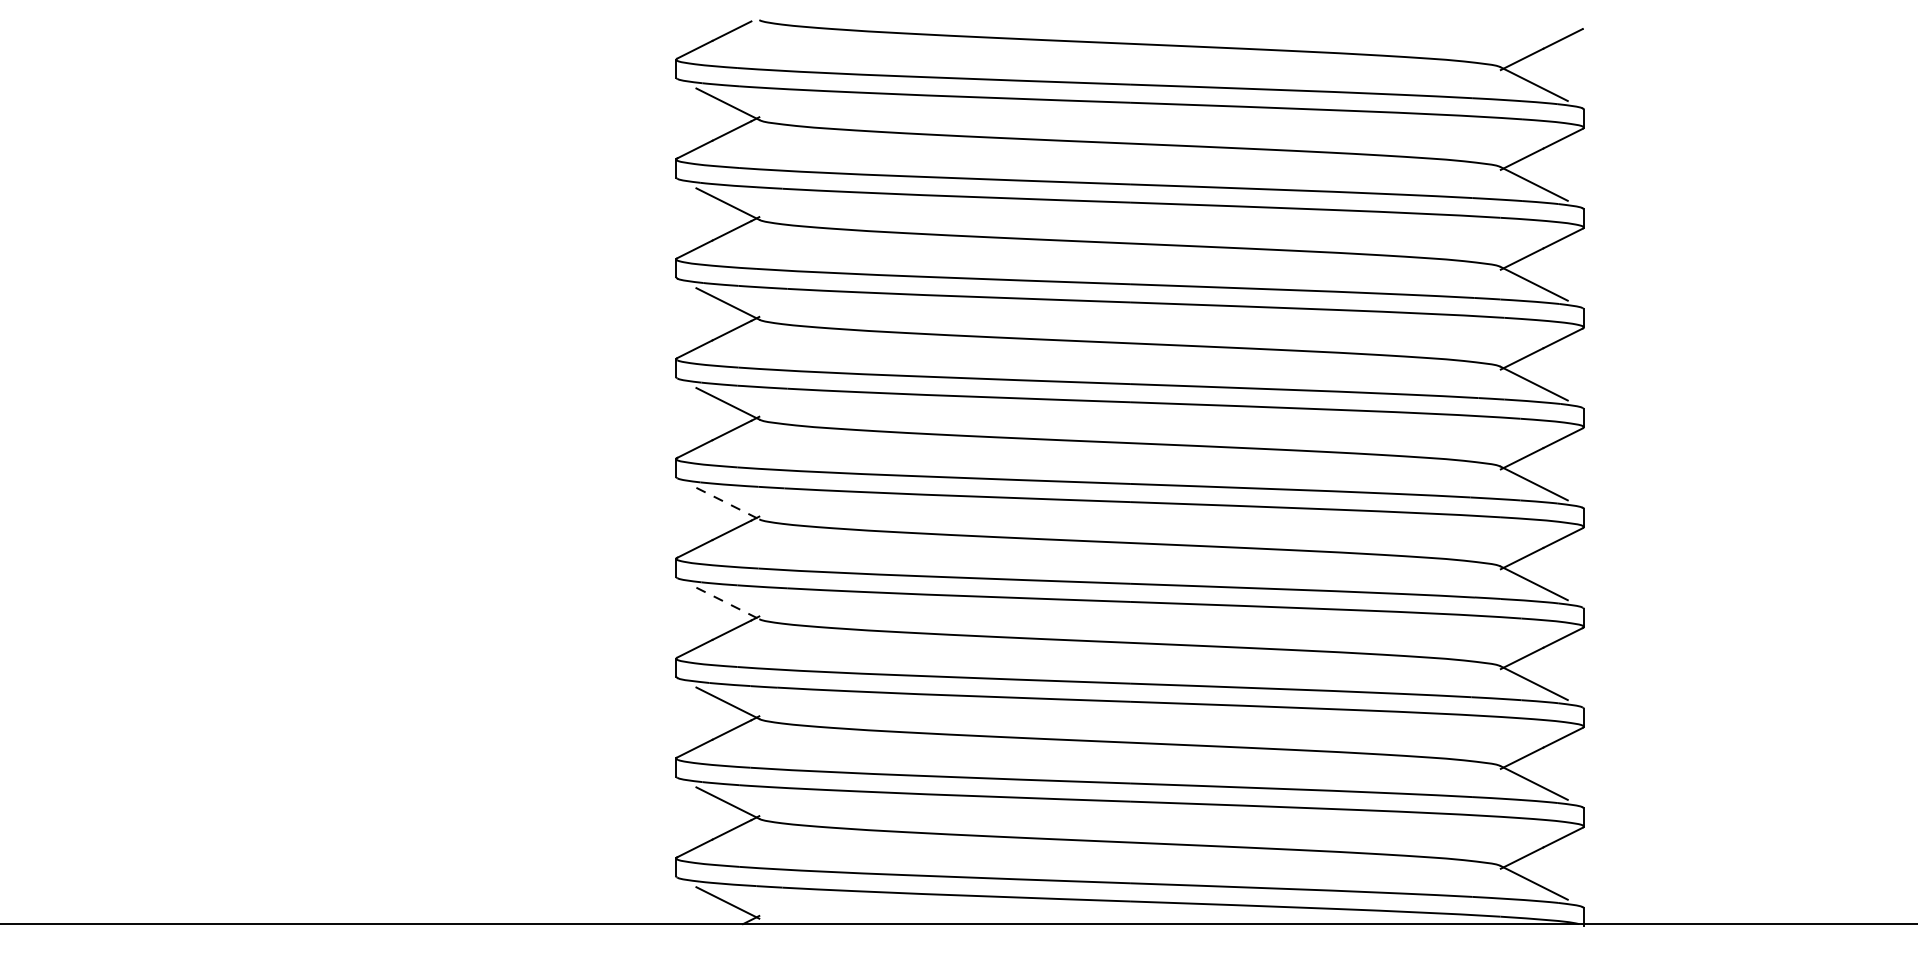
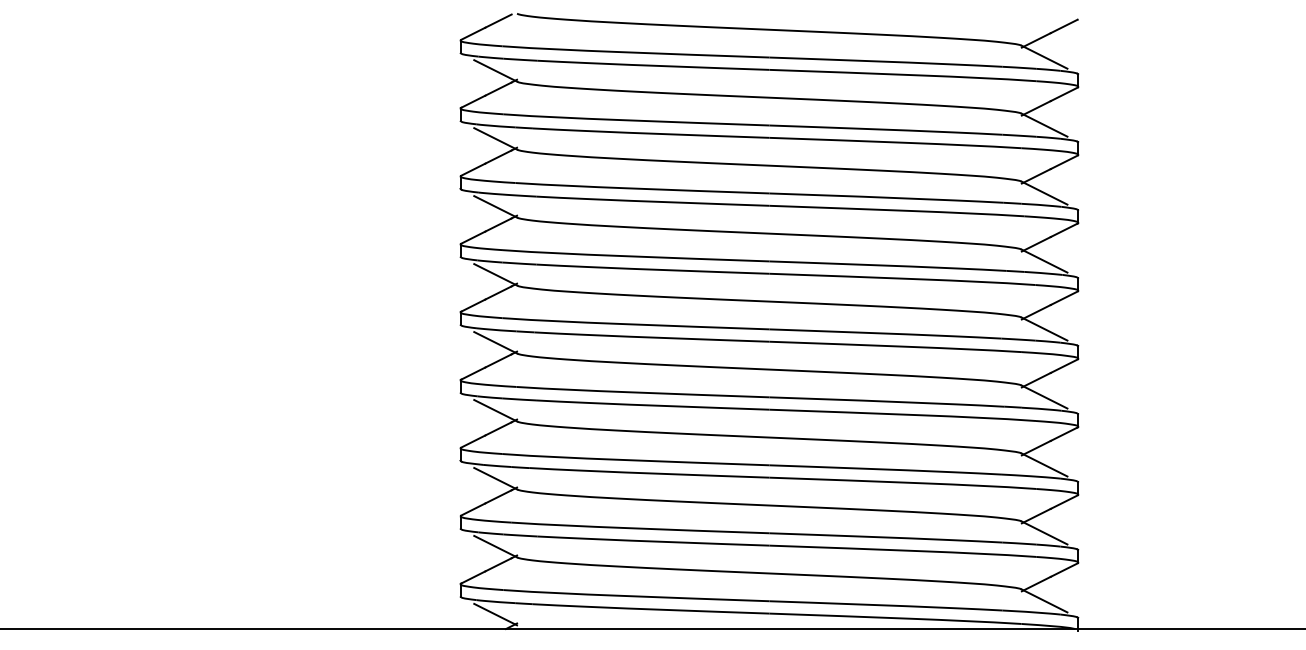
line: (727, 503) -> (495, 342), dashed -> solid
line: (727, 603) -> (495, 410), dashed -> solid

